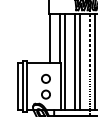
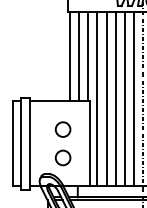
line: (54, 38) -> (78, 56), added
line: (70, 61) -> (107, 98), added
line: (85, 61) -> (134, 98), added

